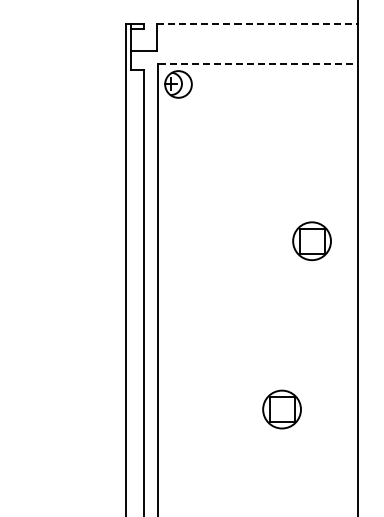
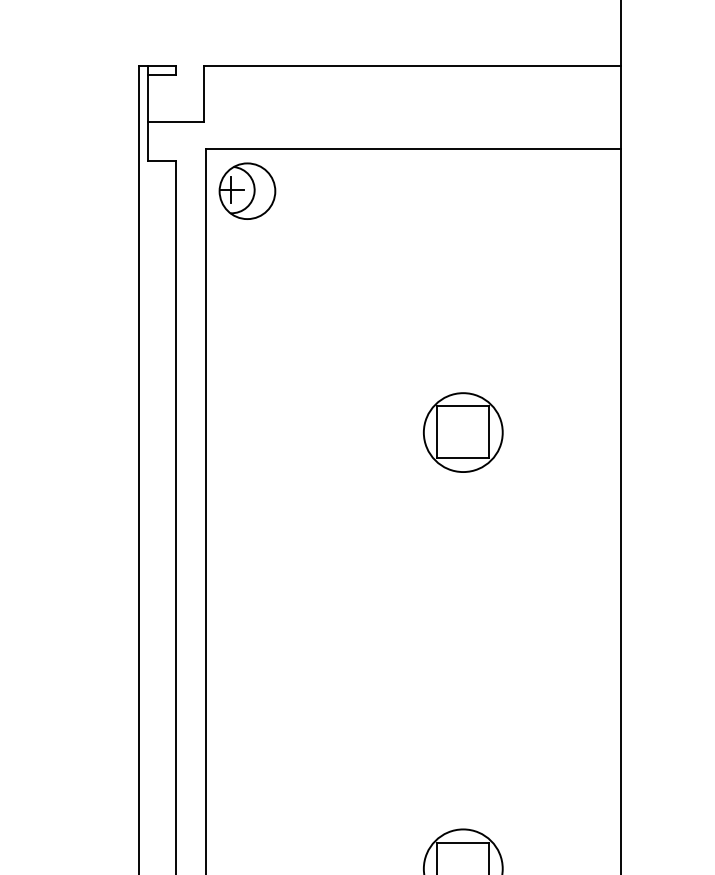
line: (258, 24) -> (414, 66), dashed -> solid
line: (258, 64) -> (414, 149), dashed -> solid
part: (311, 241) -> (462, 433), moved

